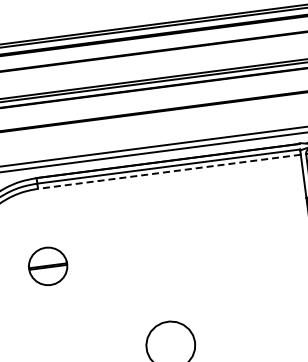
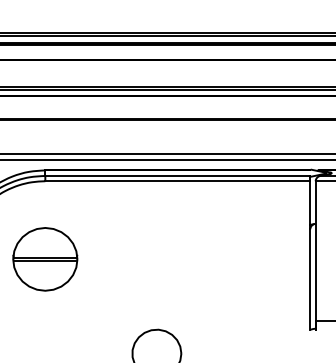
line: (169, 172) -> (177, 181), dashed -> solid
part: (48, 266) -> (45, 259), size x1.67

